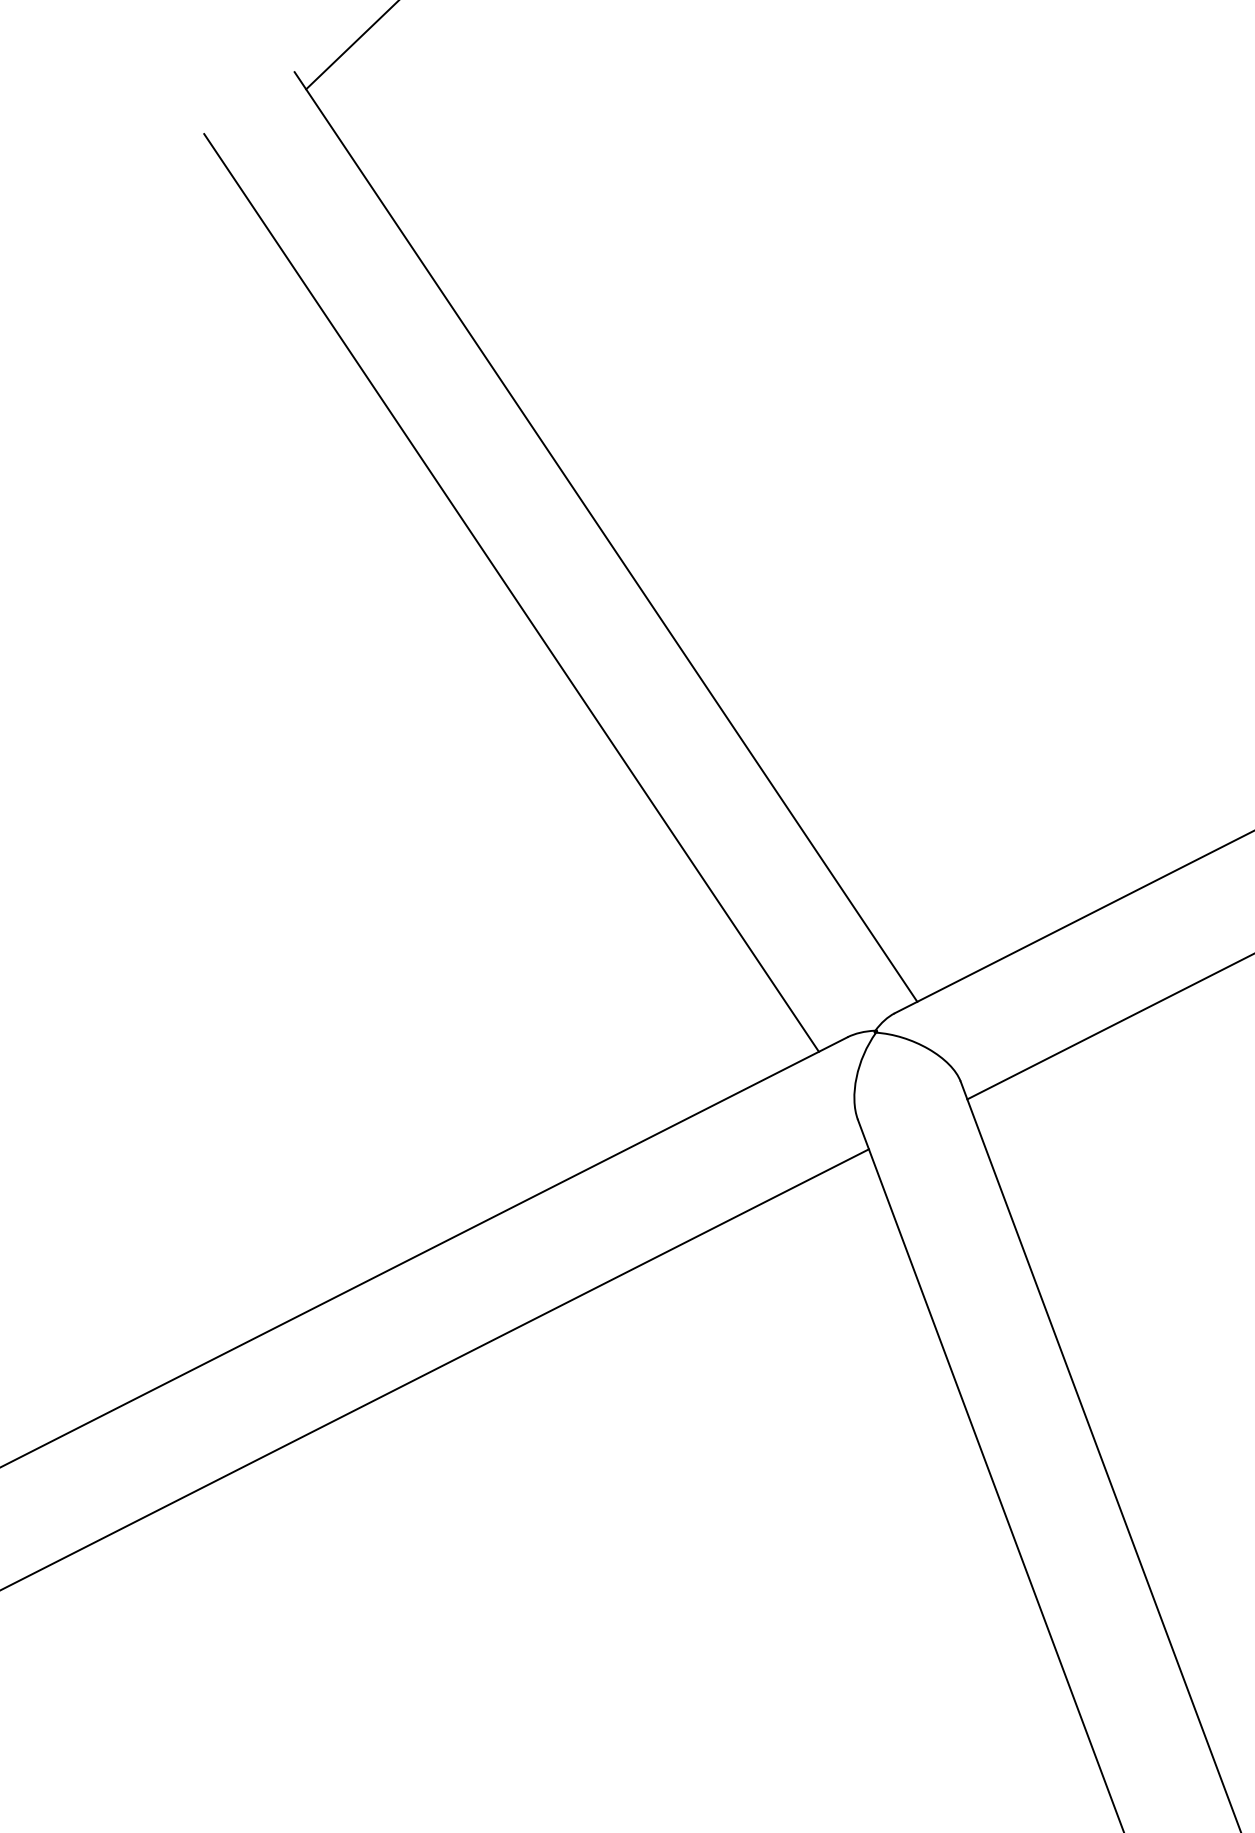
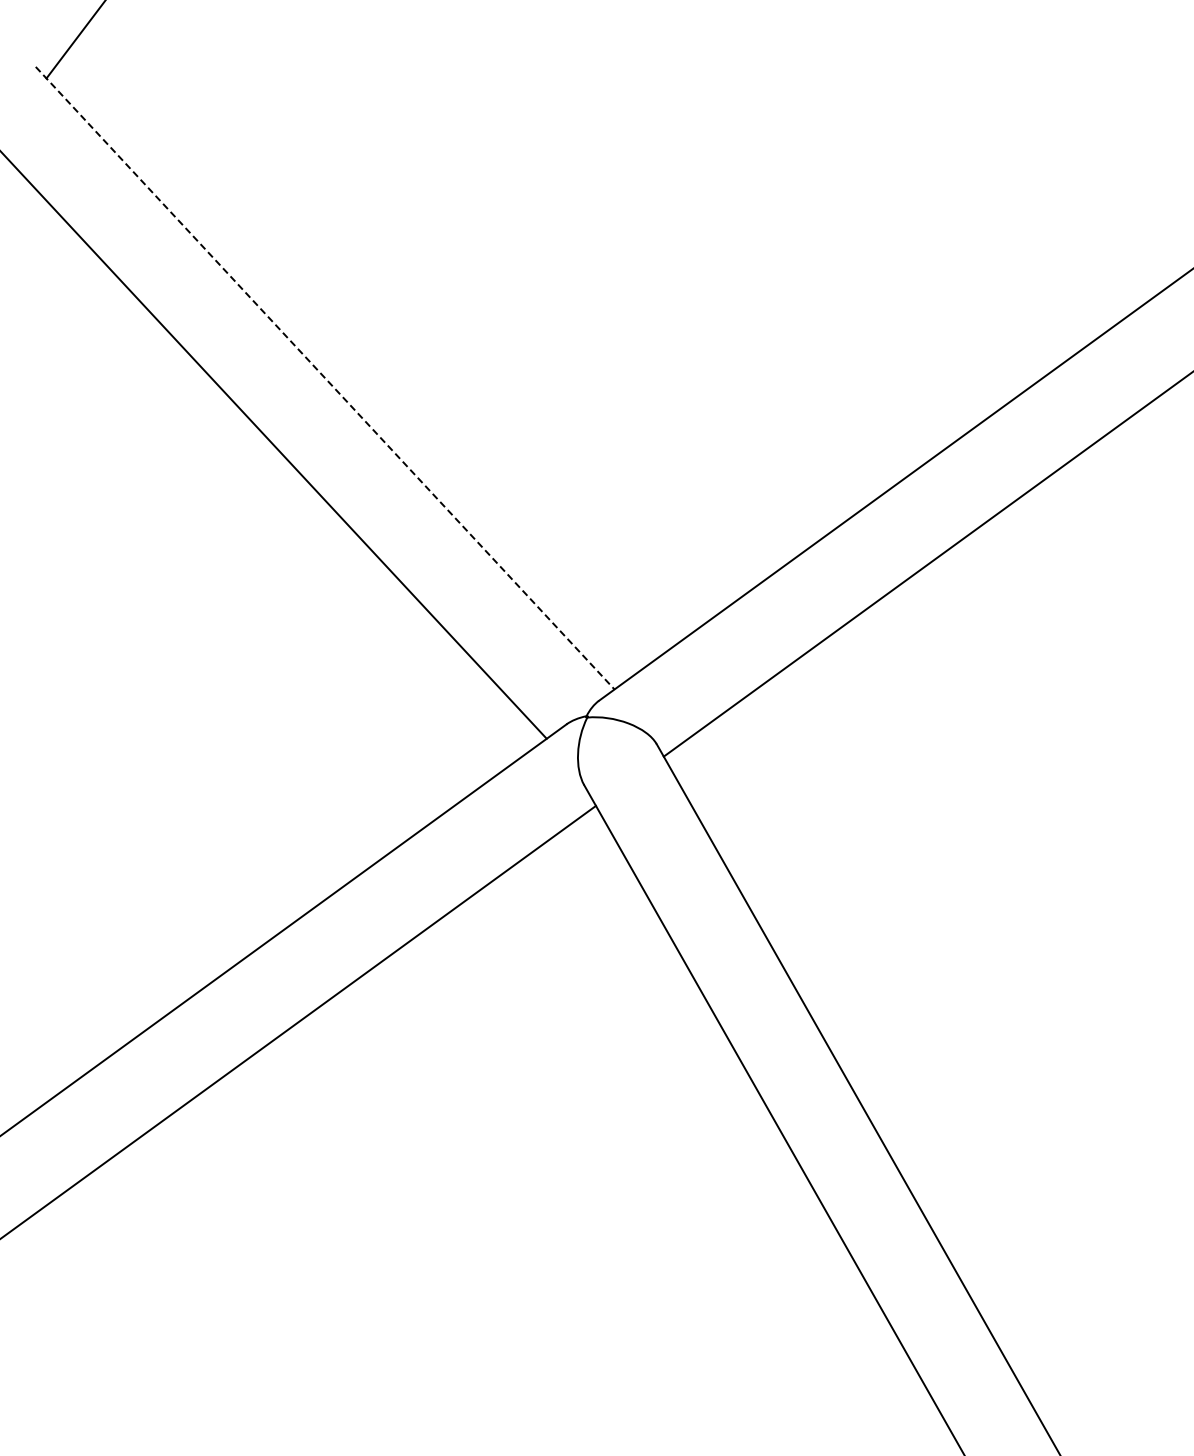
line: (606, 537) -> (325, 378), solid -> dashed

